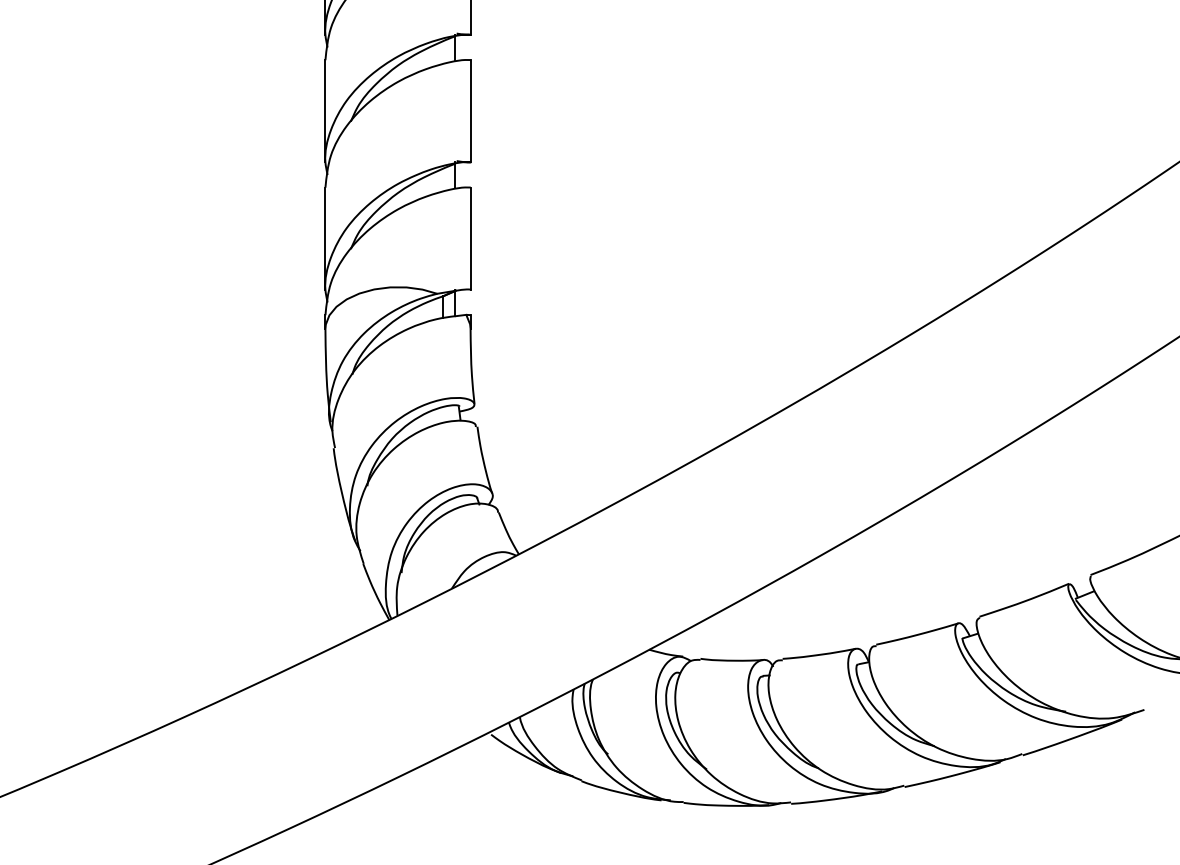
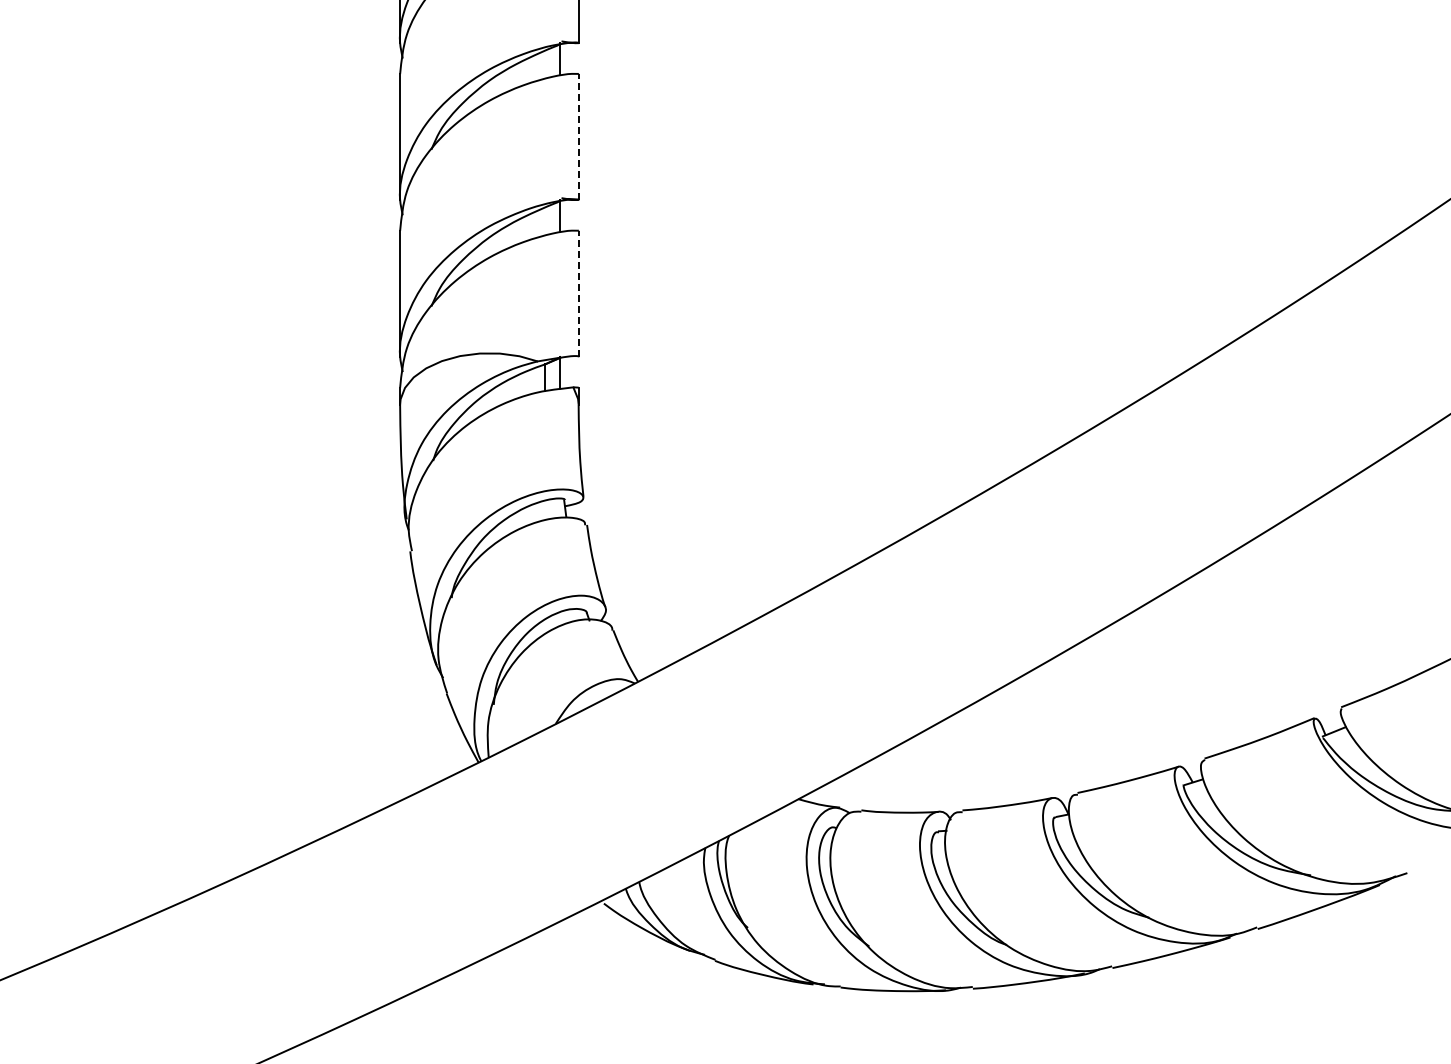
line: (470, 110) -> (578, 136), solid -> dashed
line: (470, 238) -> (578, 293), solid -> dashed

